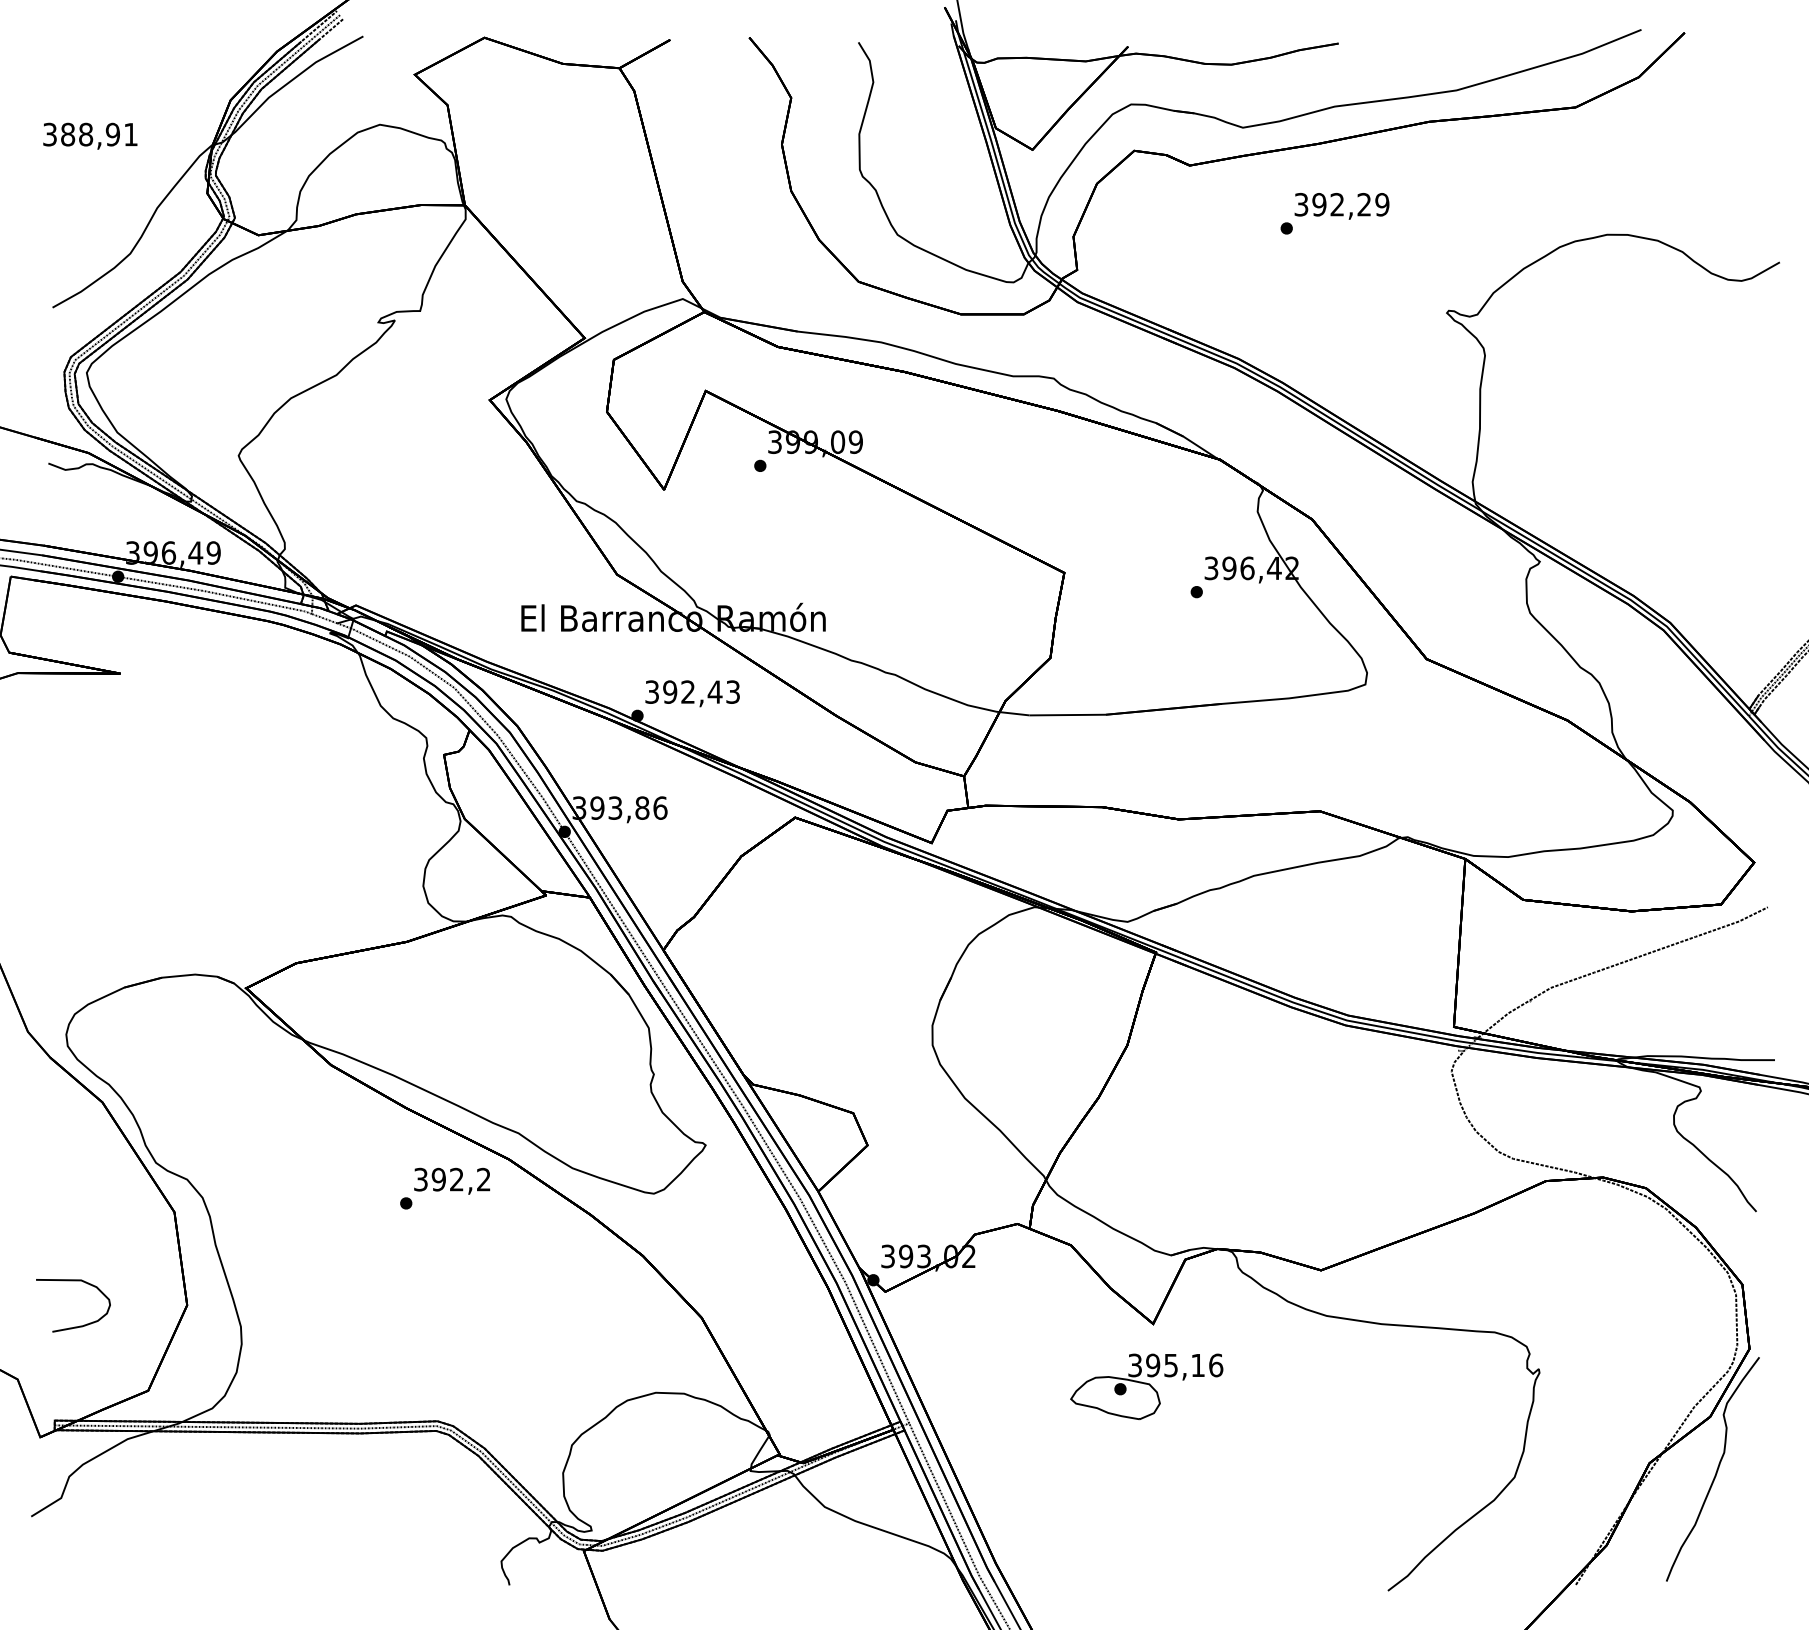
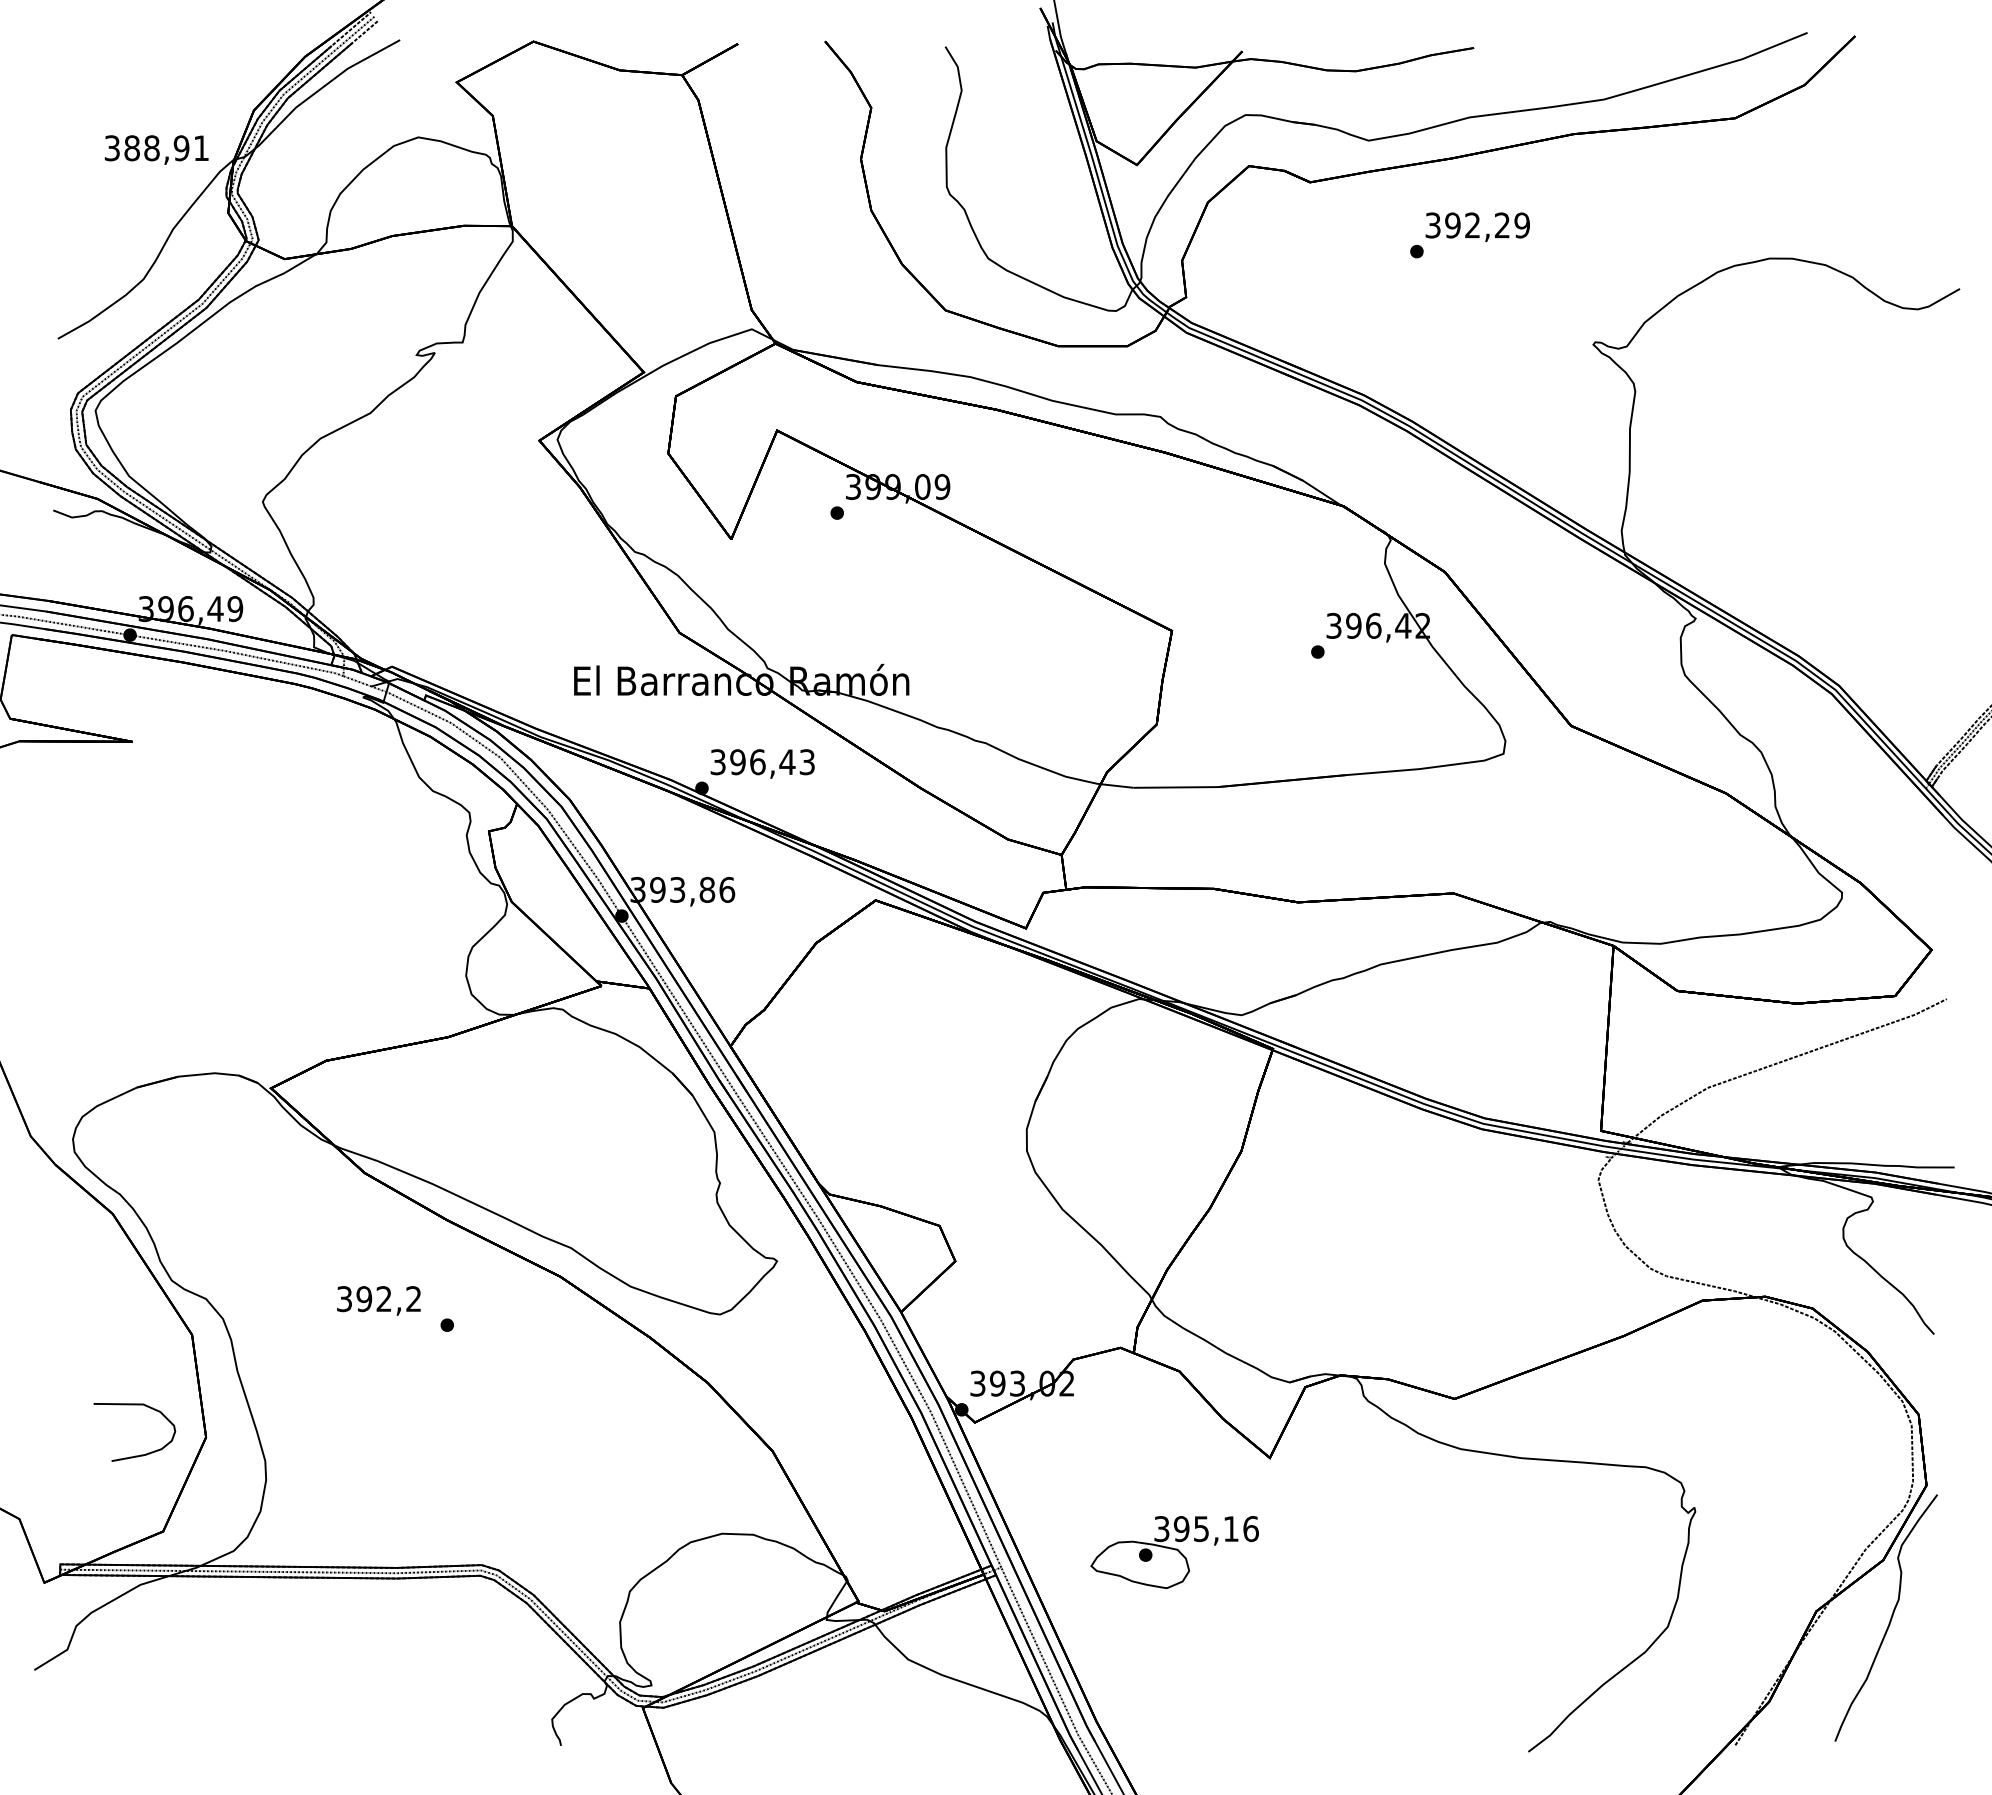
text: (90, 135) -> (156, 149), moved
text: (688, 691) -> (758, 761), 392,43 -> 396,43
text: (452, 1180) -> (379, 1299), moved
part: (79, 1325) -> (141, 1454), moved
part: (1146, 1386) -> (1174, 1552), moved

